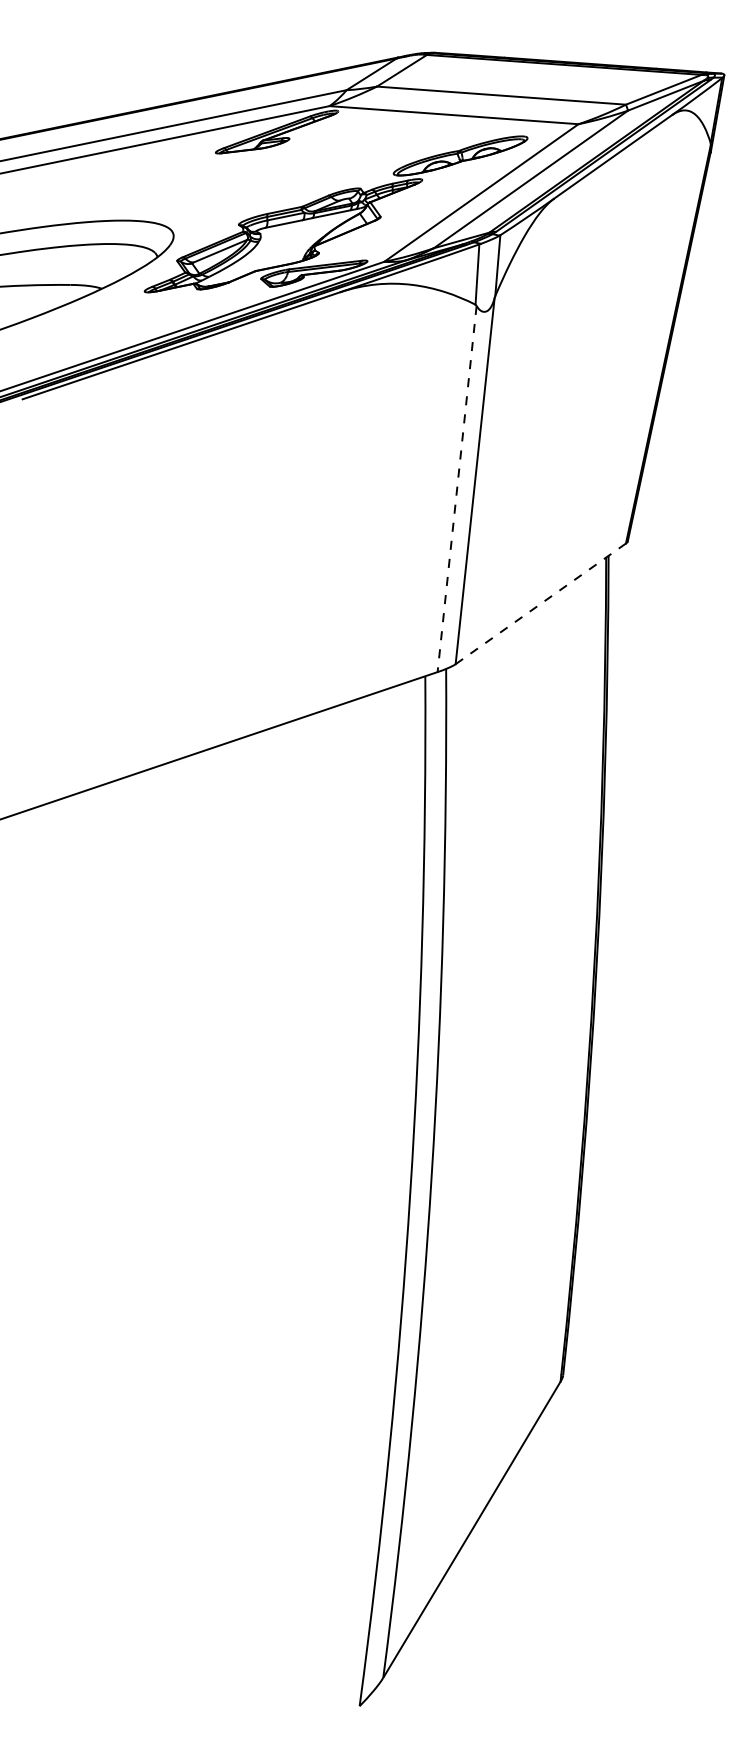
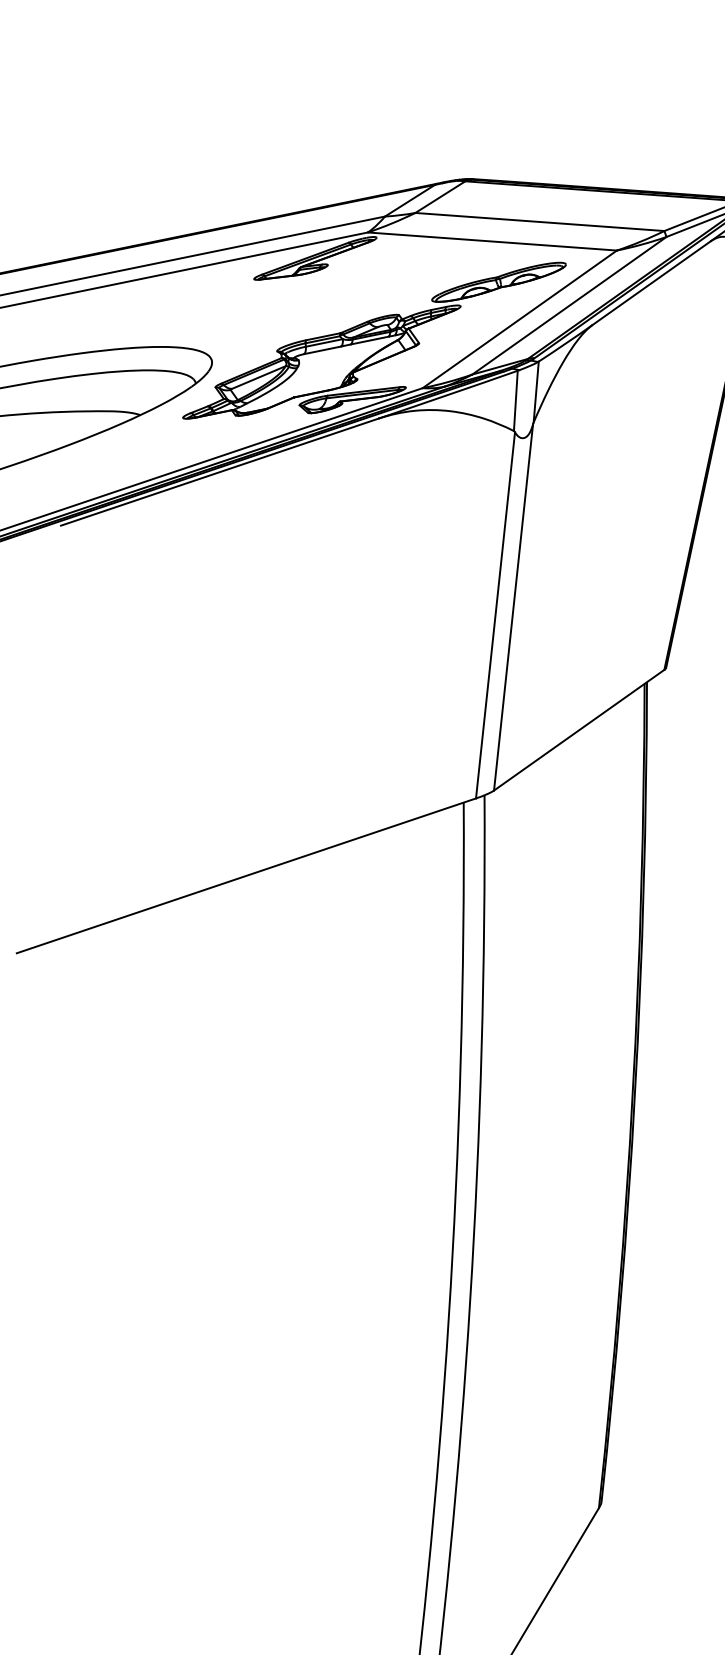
line: (457, 489) -> (495, 615), dashed -> solid
line: (541, 603) -> (579, 729), dashed -> solid

